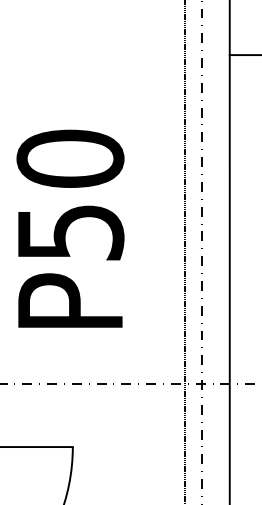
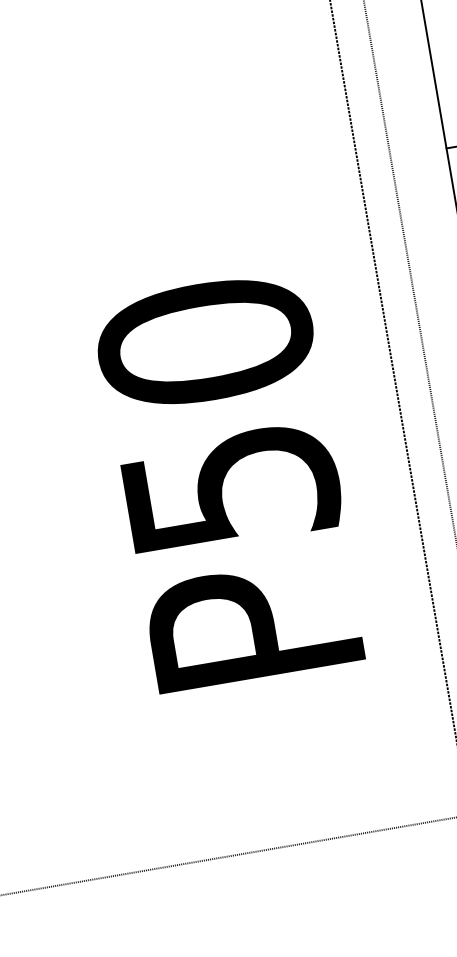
text: (70, 228) -> (229, 480), moved

